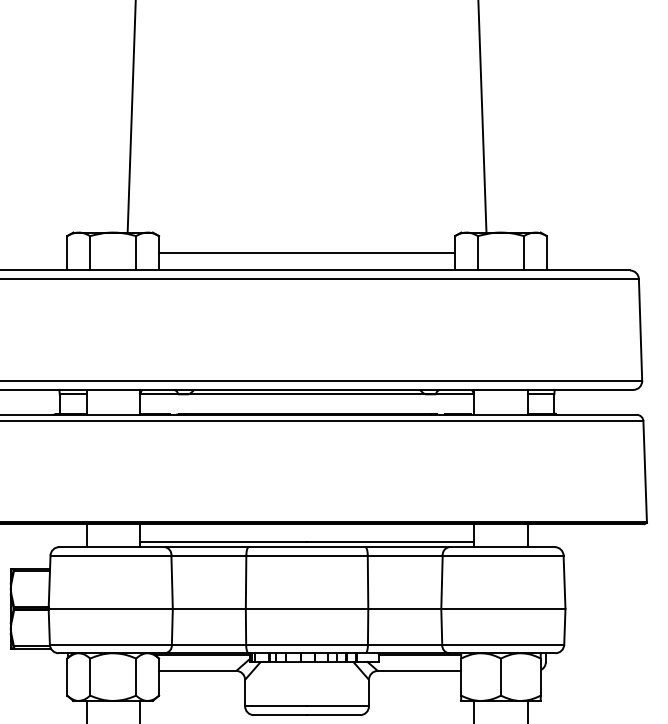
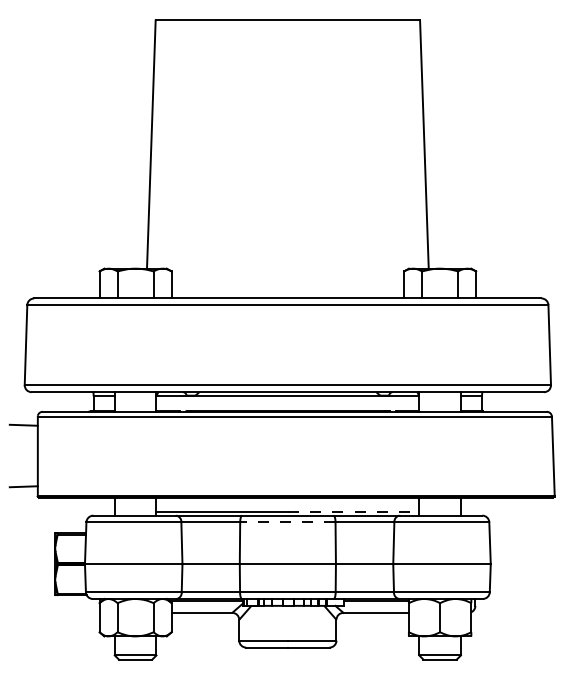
line: (306, 254) -> (287, 285), removed
line: (390, 541) -> (353, 511), solid -> dashed
line: (306, 555) -> (287, 522), solid -> dashed

